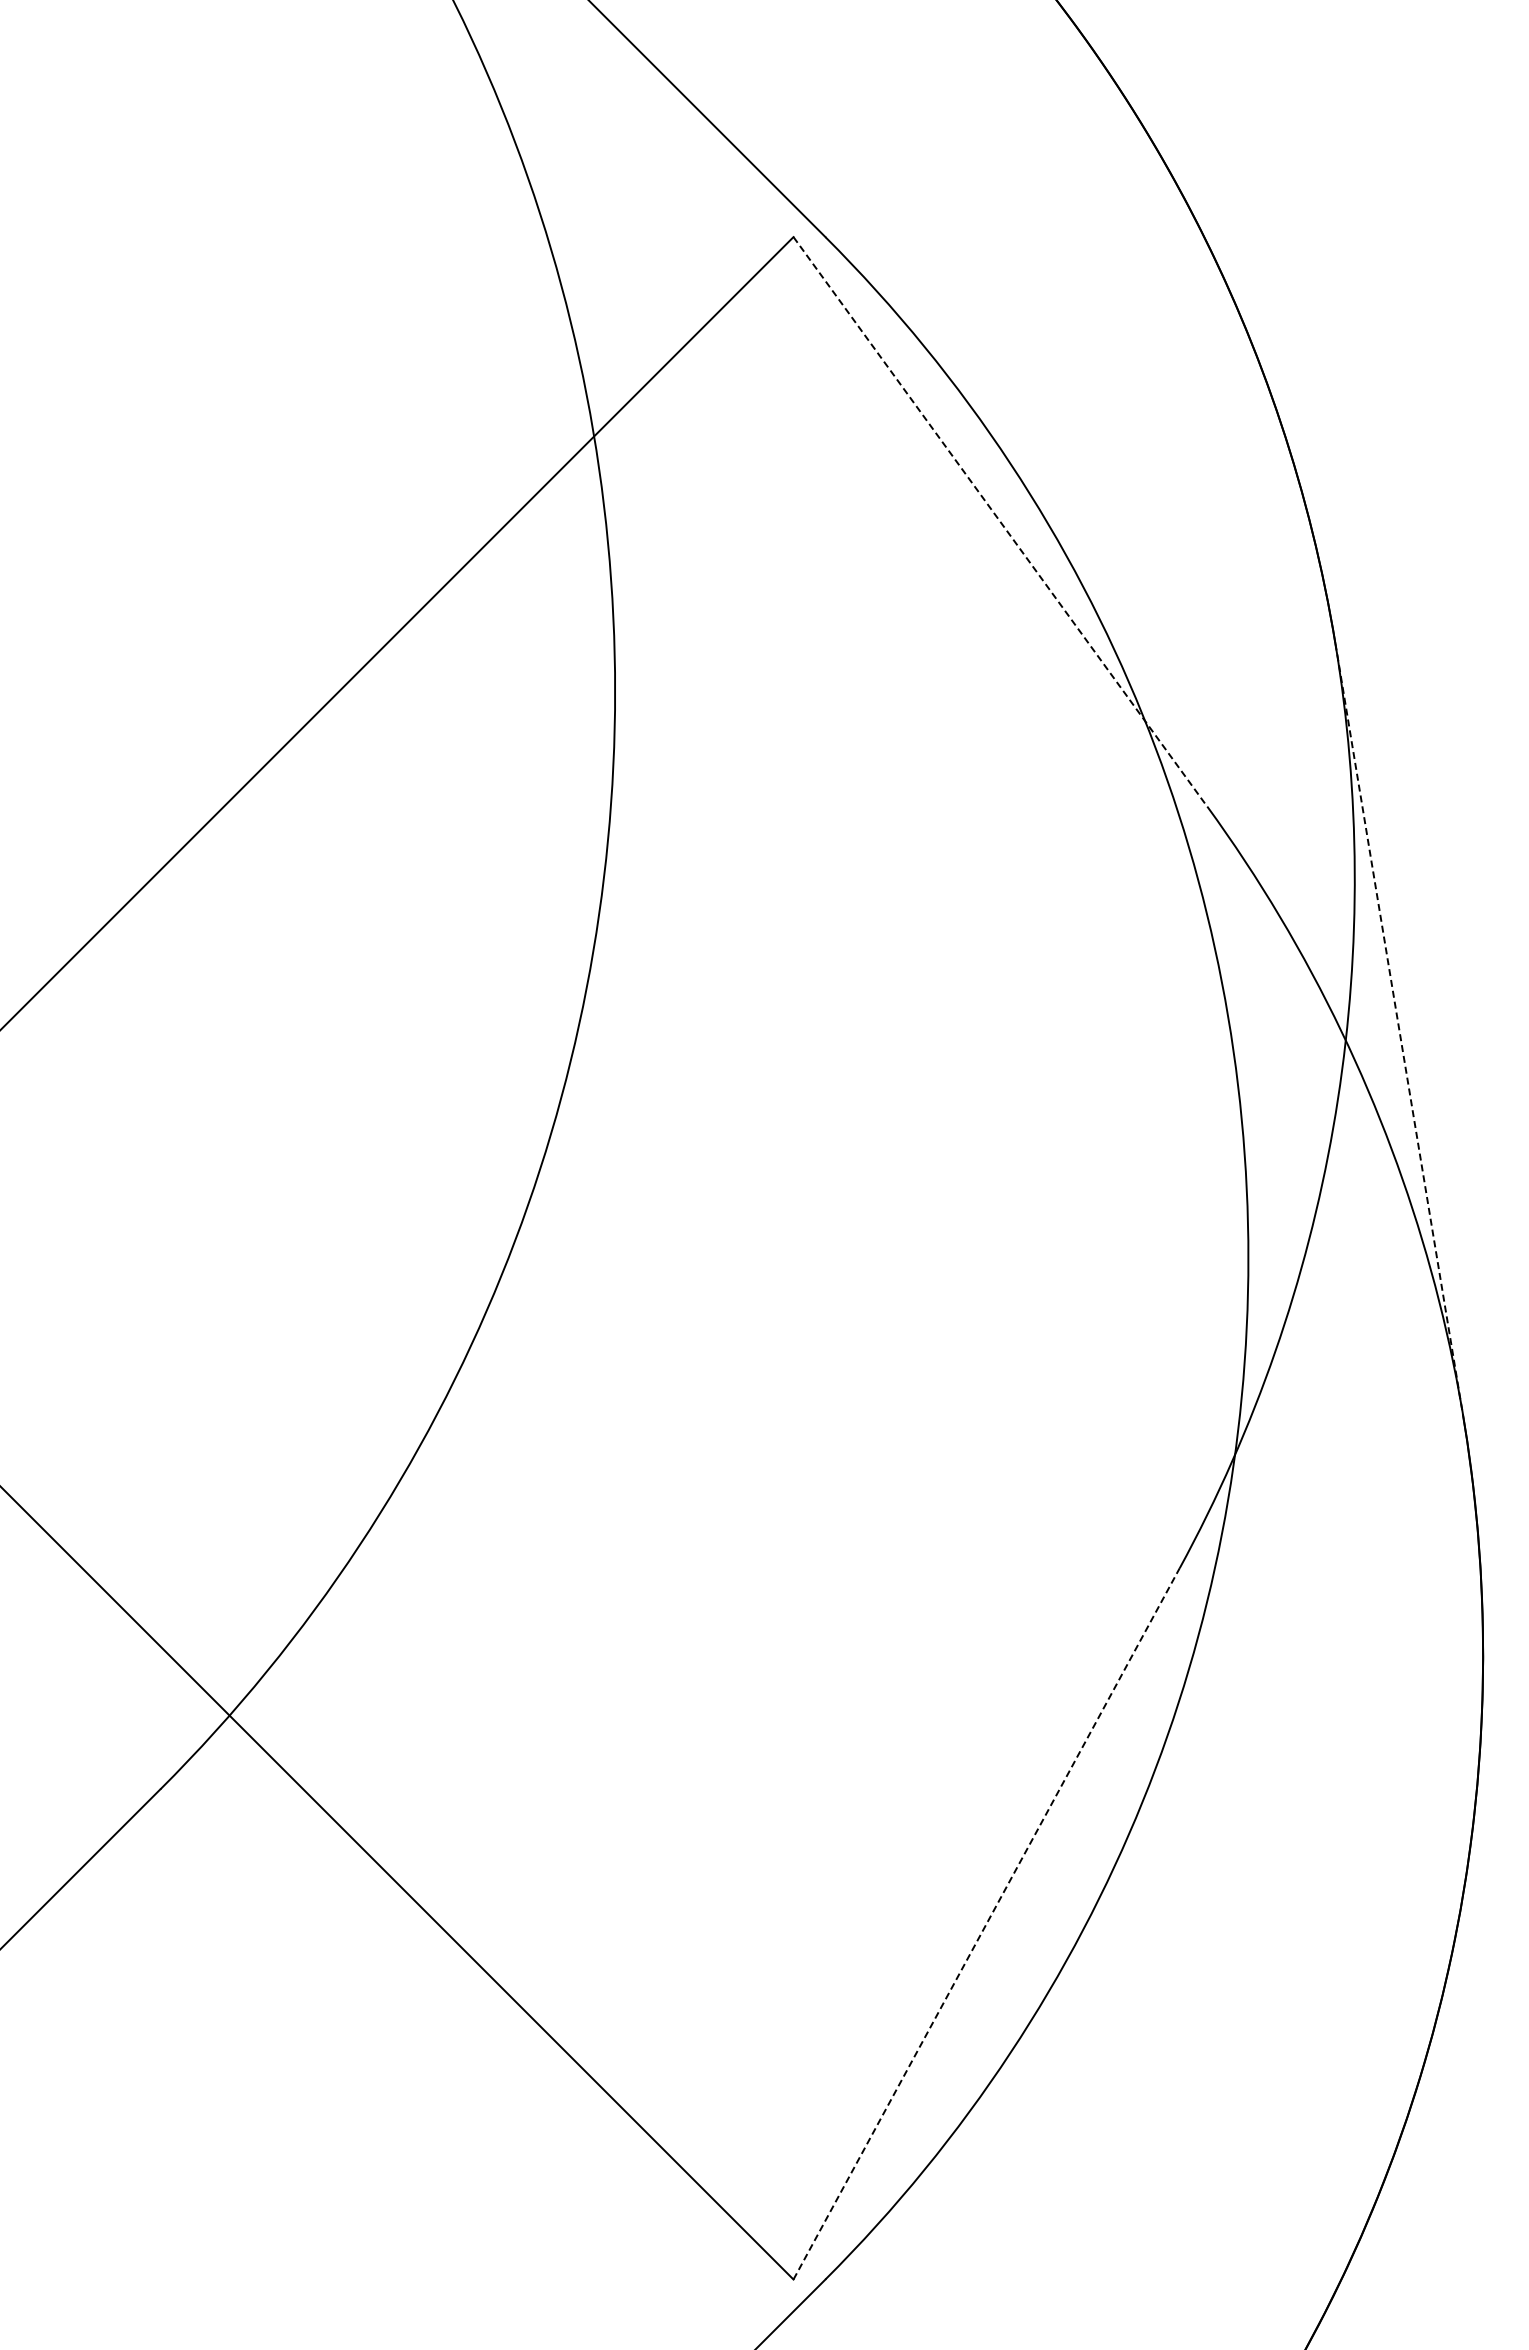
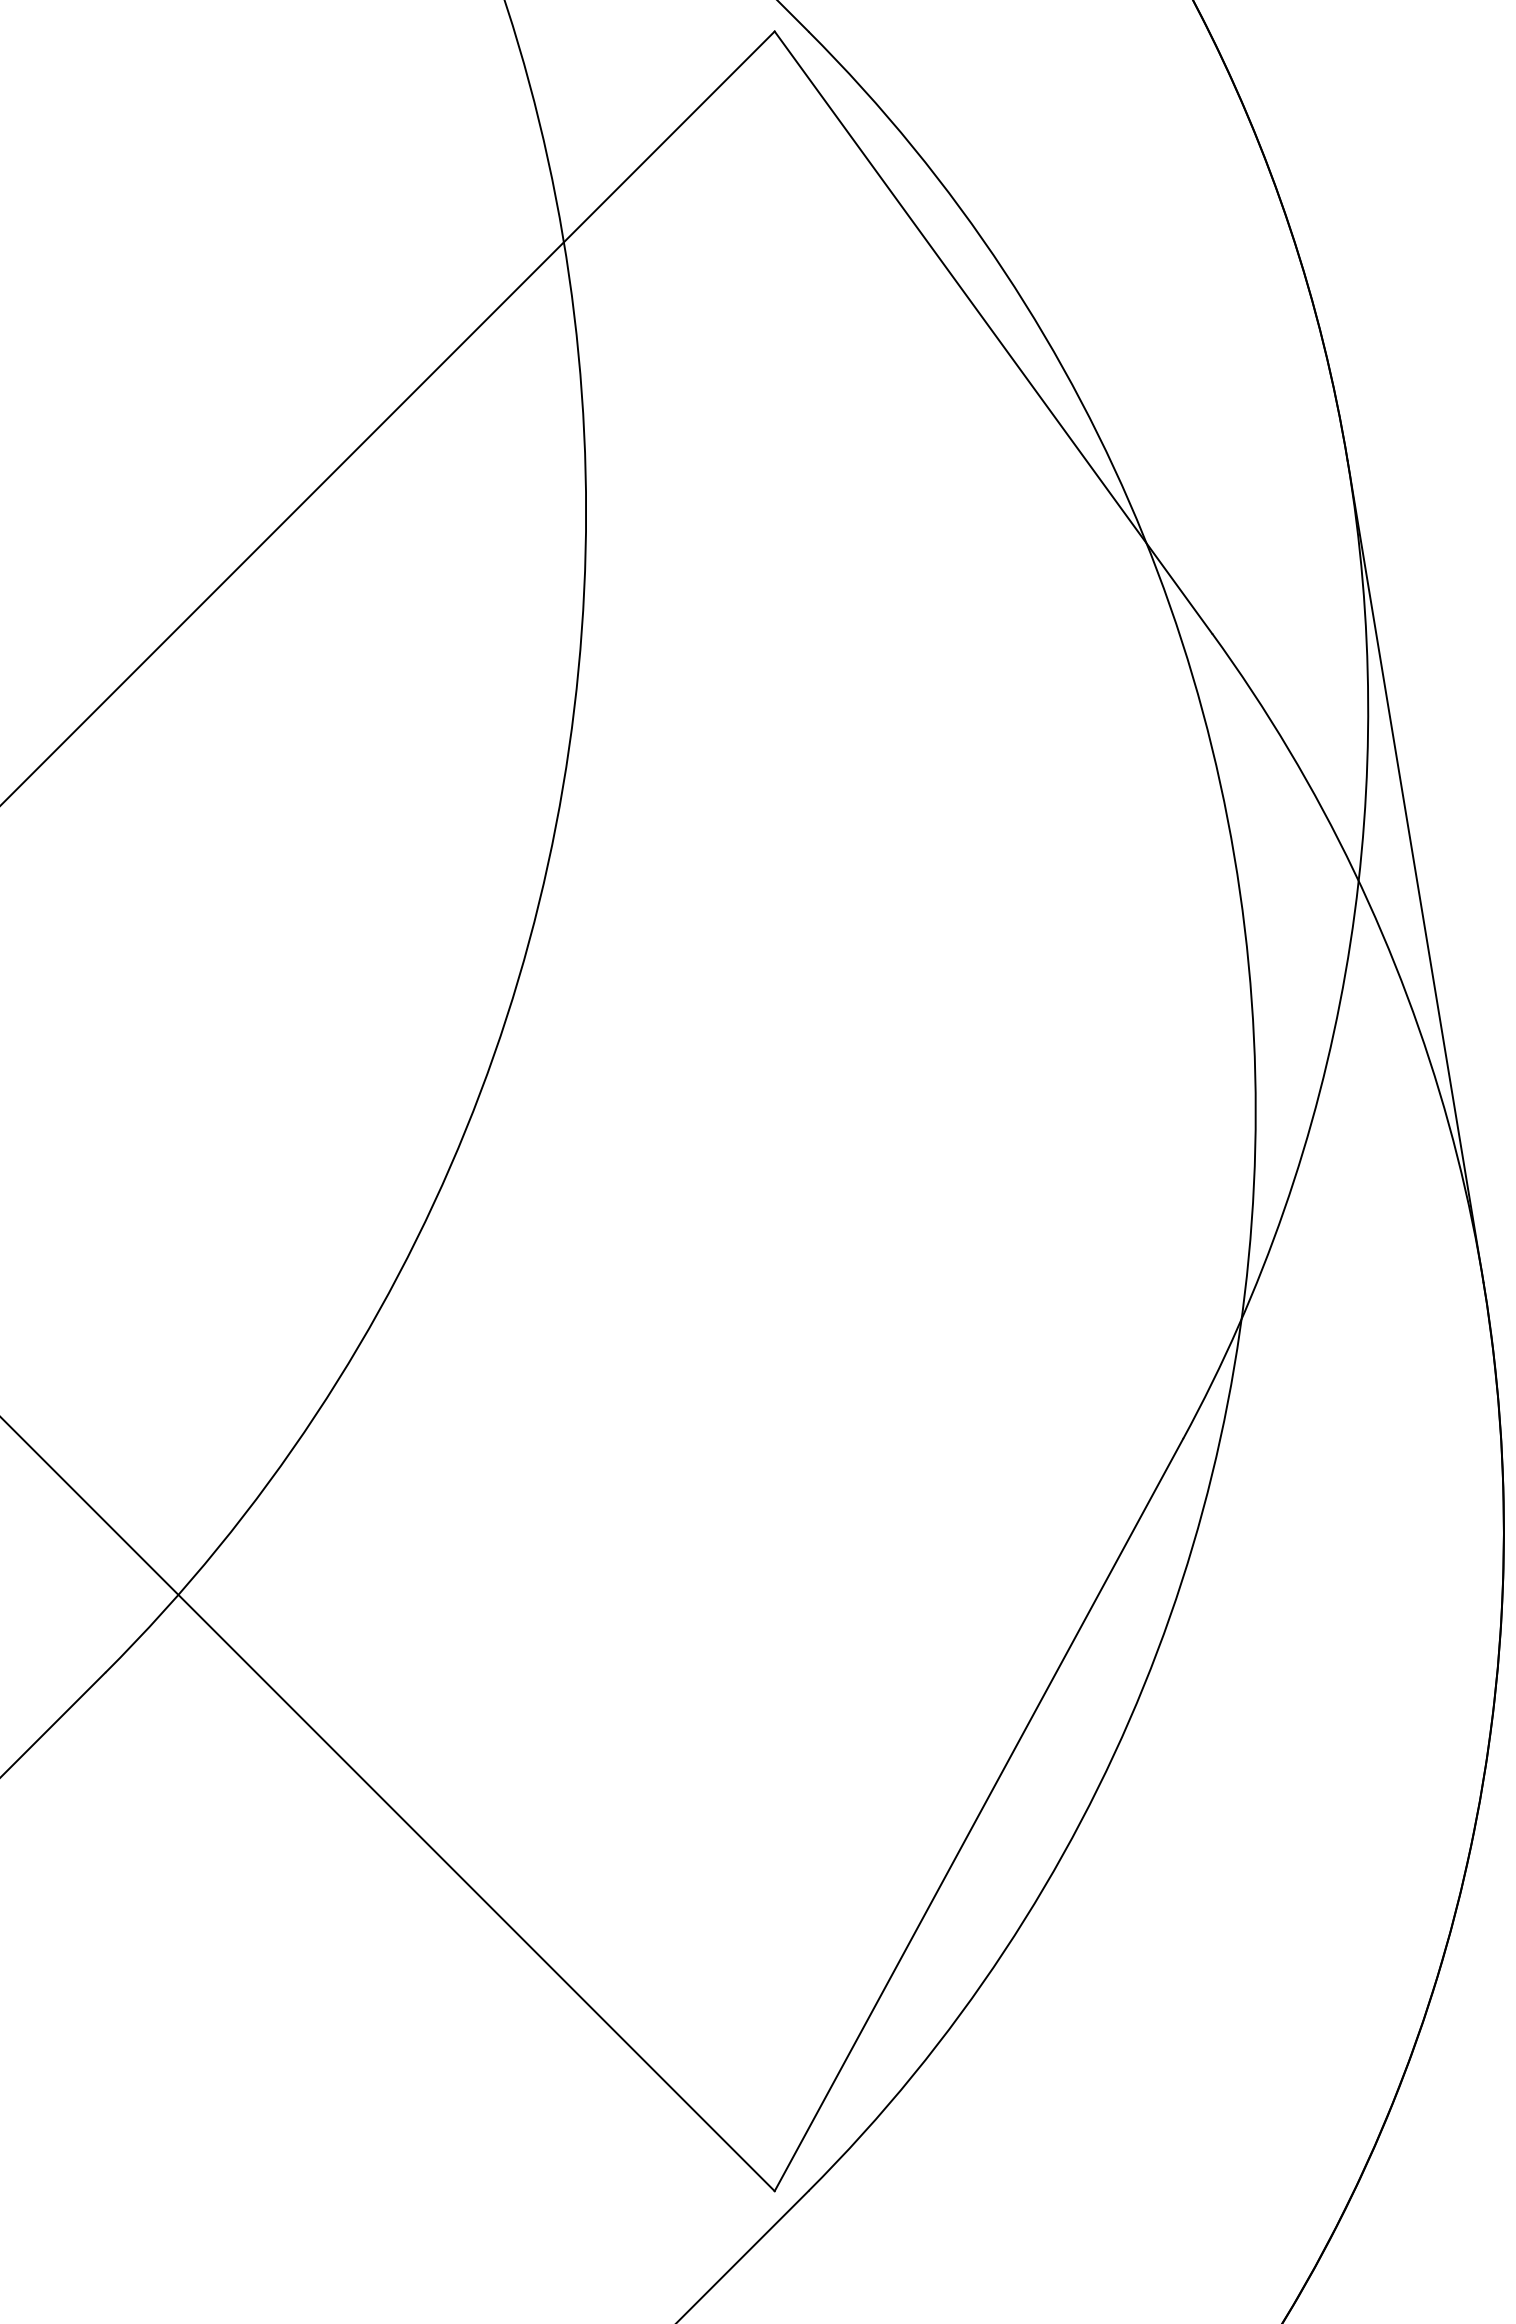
line: (1000, 521) -> (993, 332), dashed -> solid
line: (1399, 1032) -> (1415, 872), dashed -> solid
line: (986, 1923) -> (978, 1814), dashed -> solid

